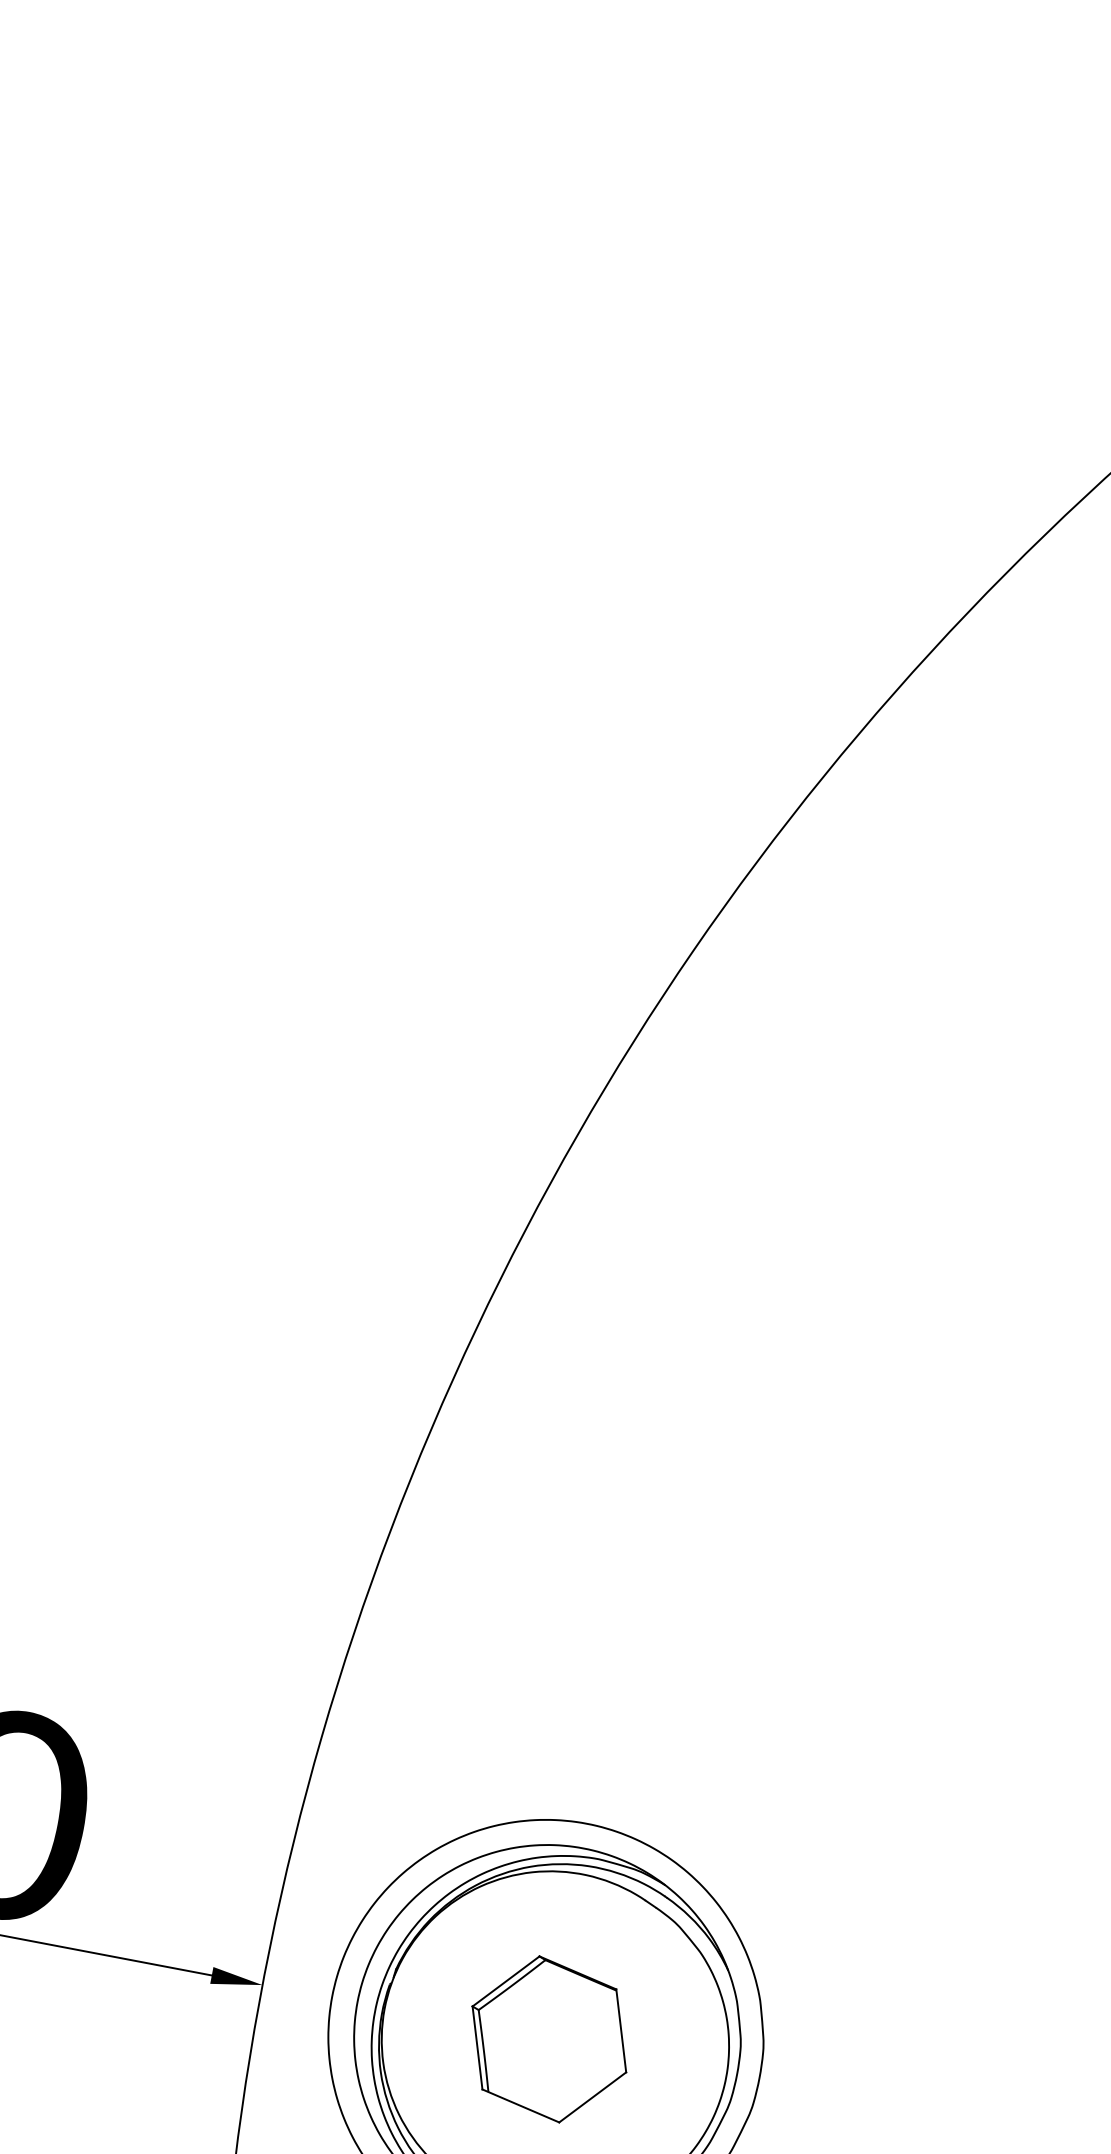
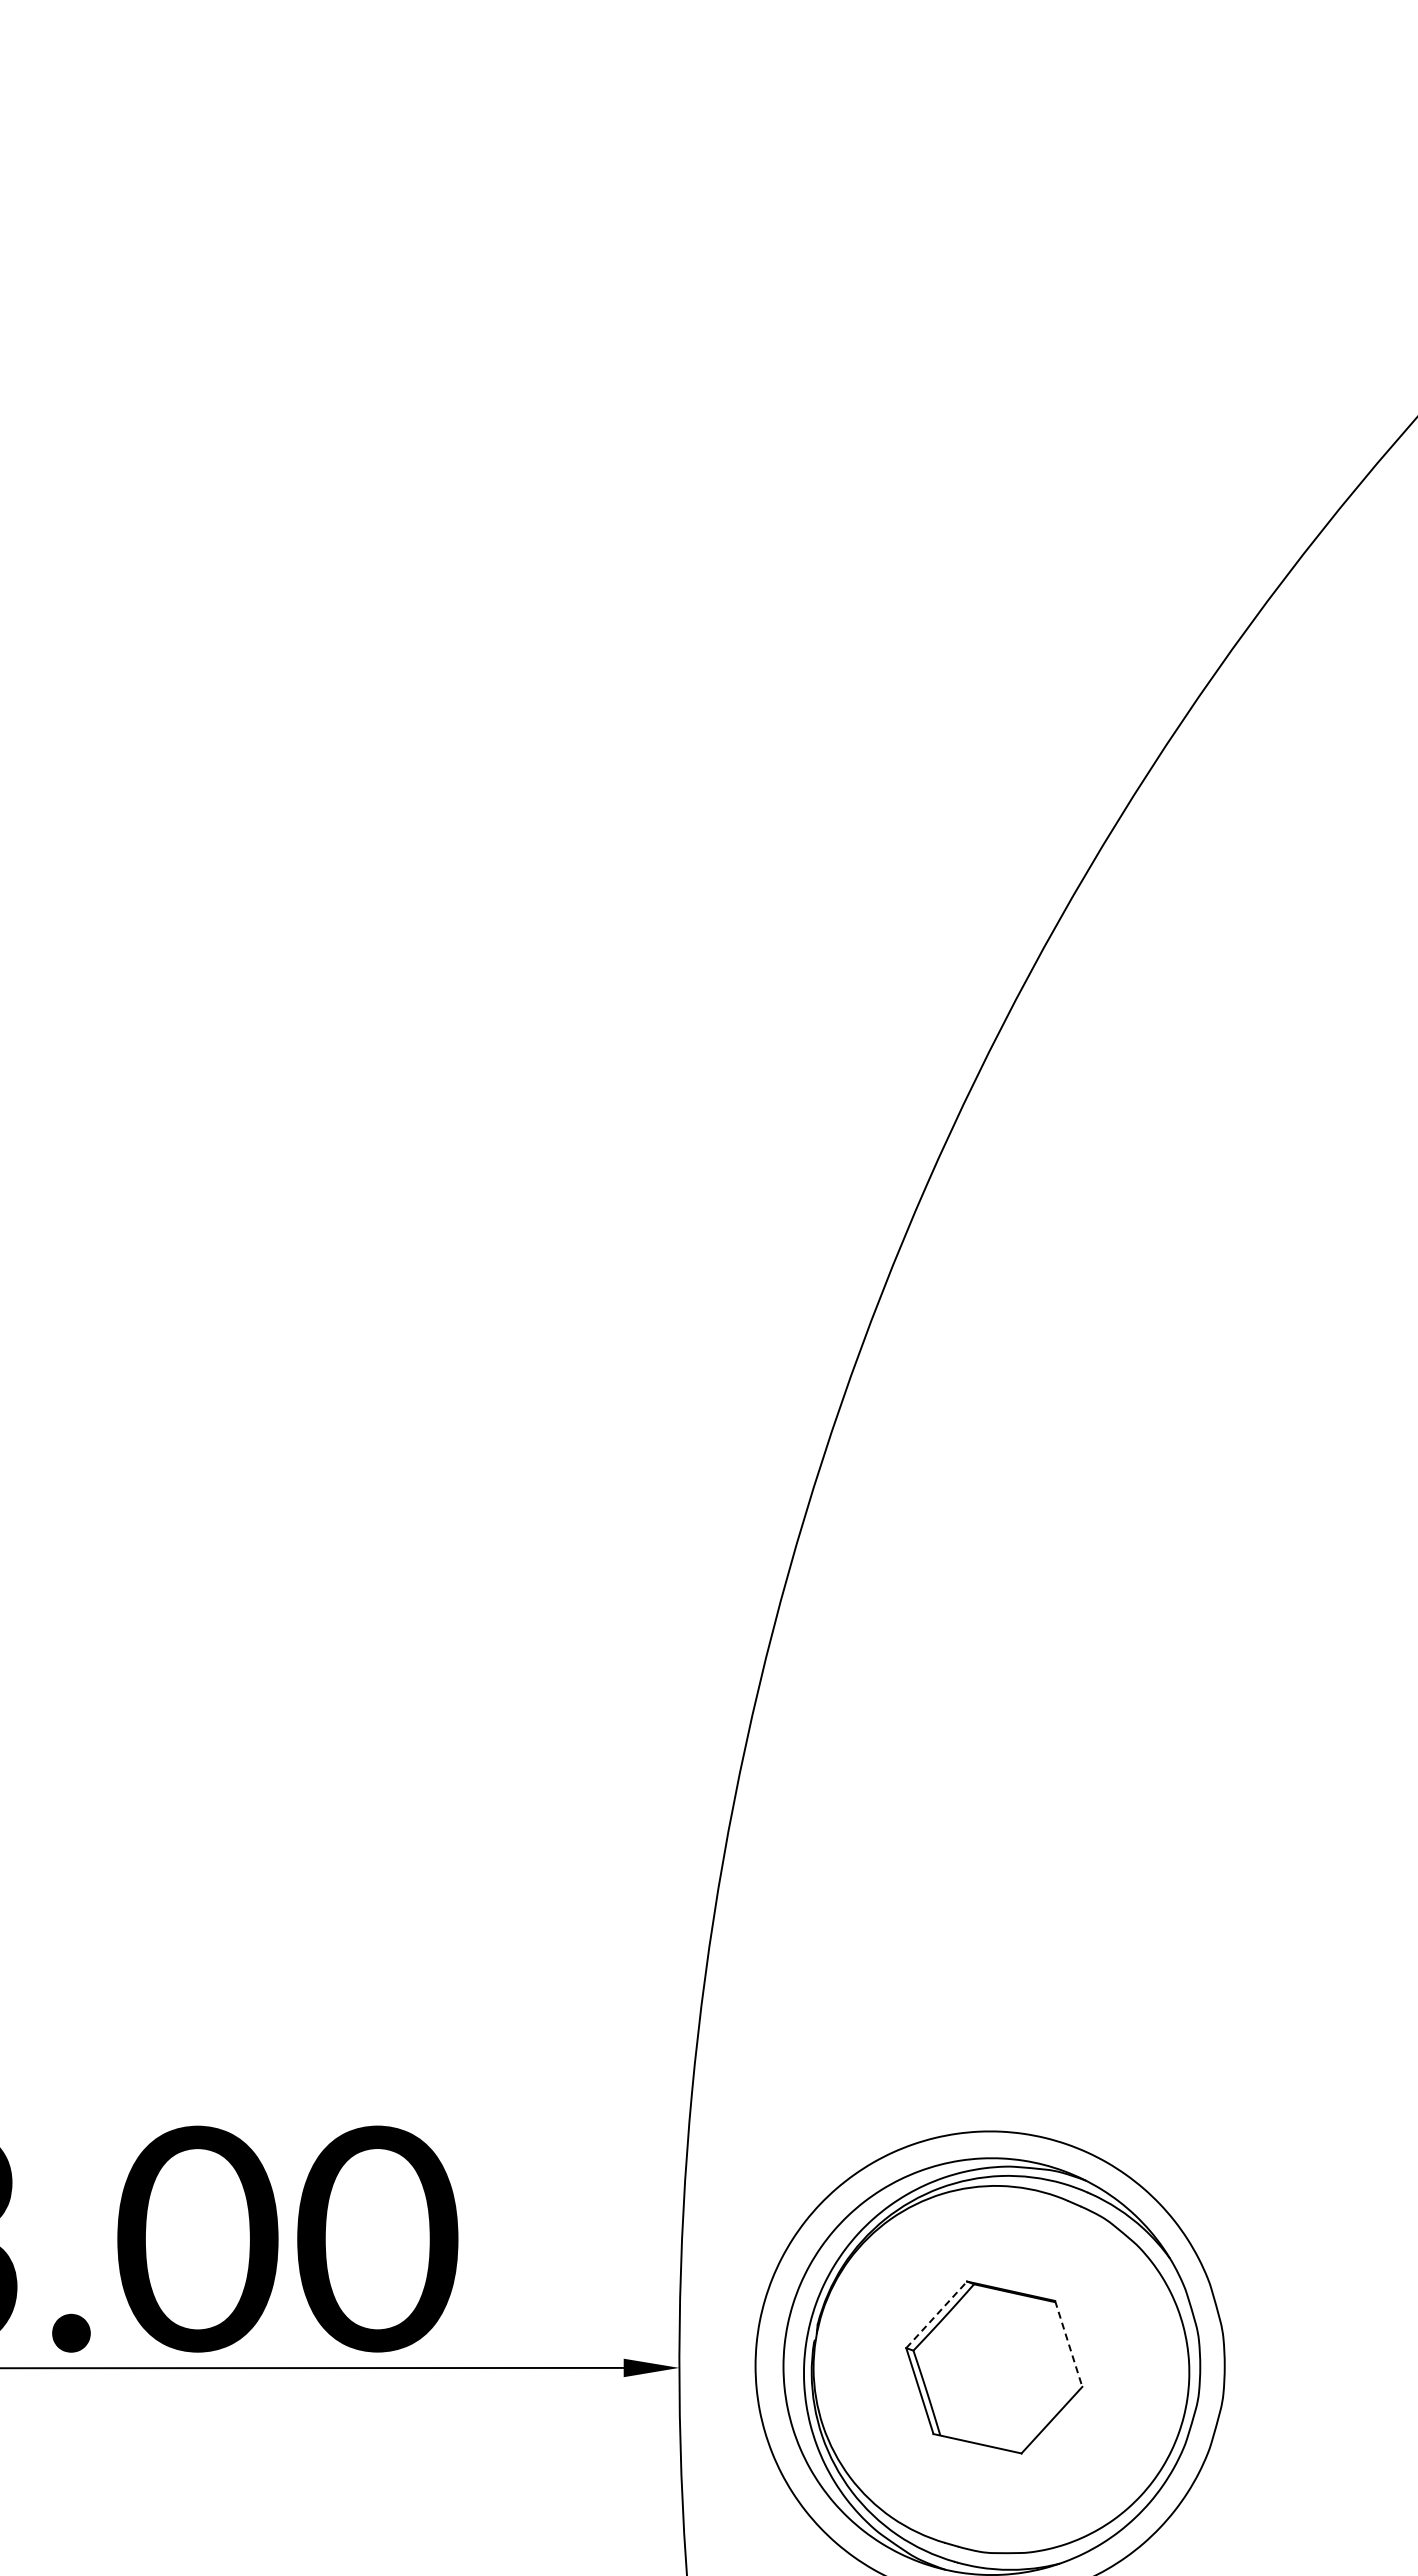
line: (506, 1981) -> (937, 2314), solid -> dashed
line: (620, 2031) -> (1068, 2344), solid -> dashed

